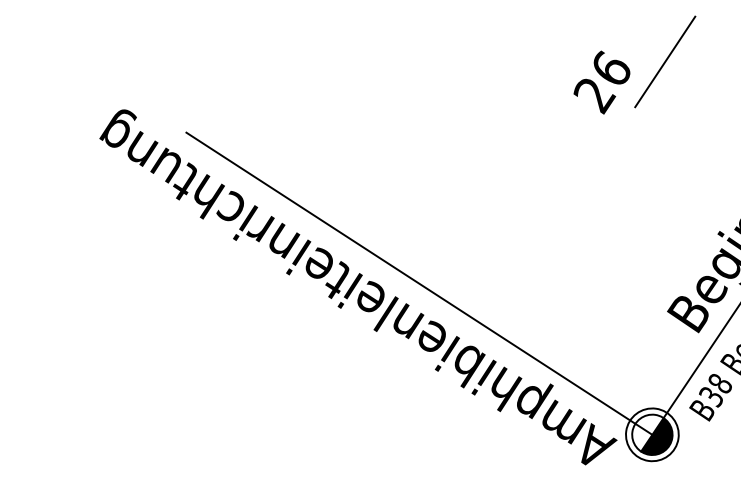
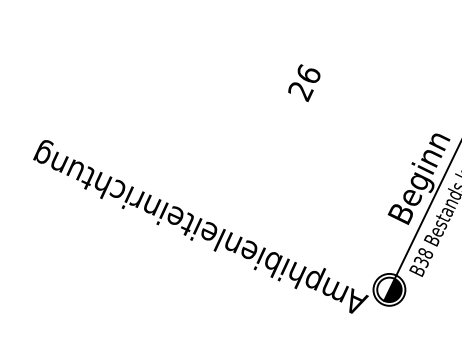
line: (665, 61) -> (365, 65), removed
text: (602, 83) -> (304, 83), moved
line: (418, 282) -> (236, 218), removed

